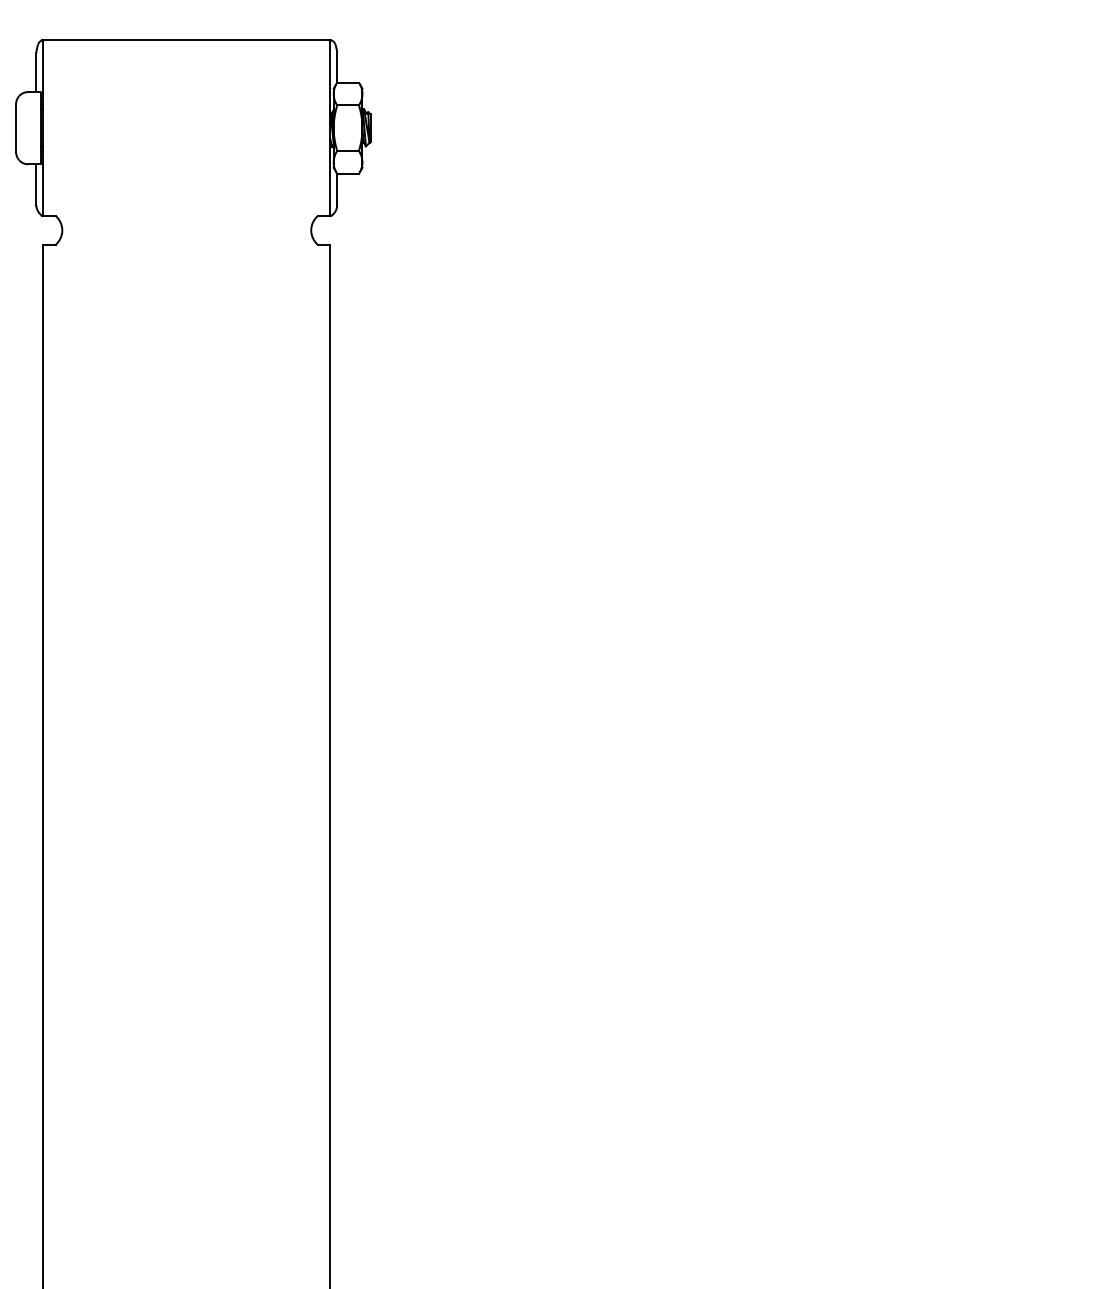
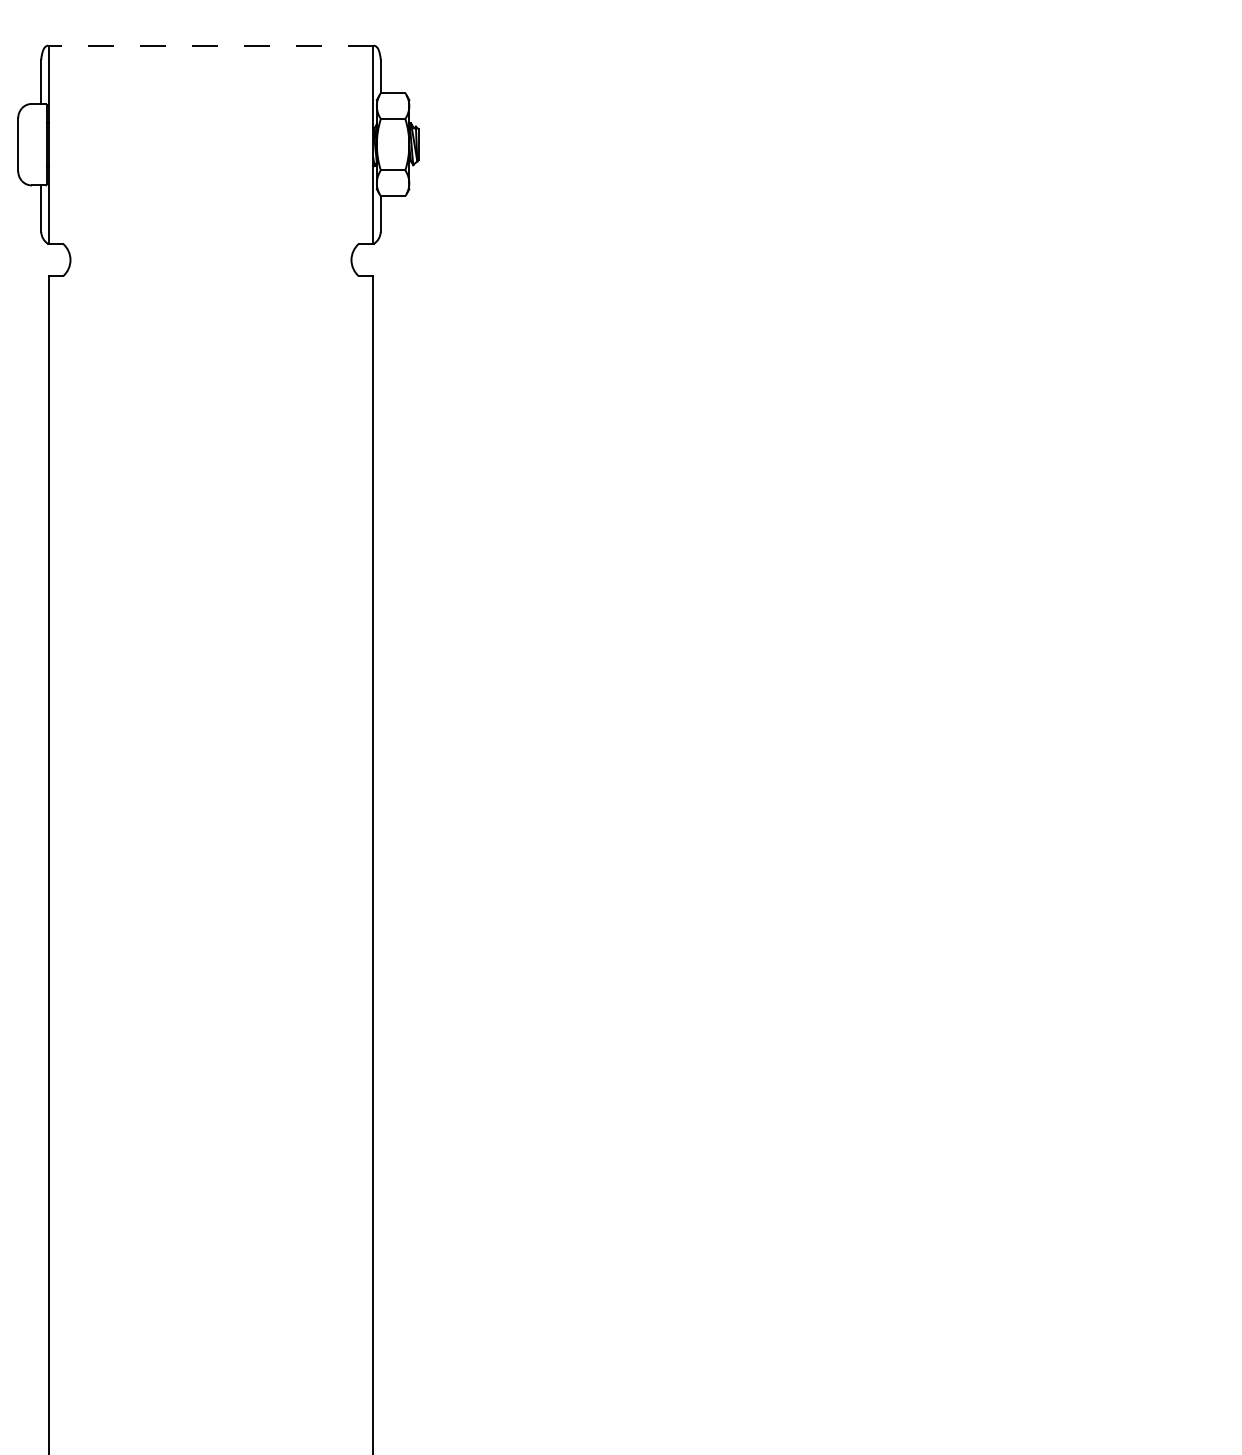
line: (186, 40) -> (210, 45), solid -> dashed

